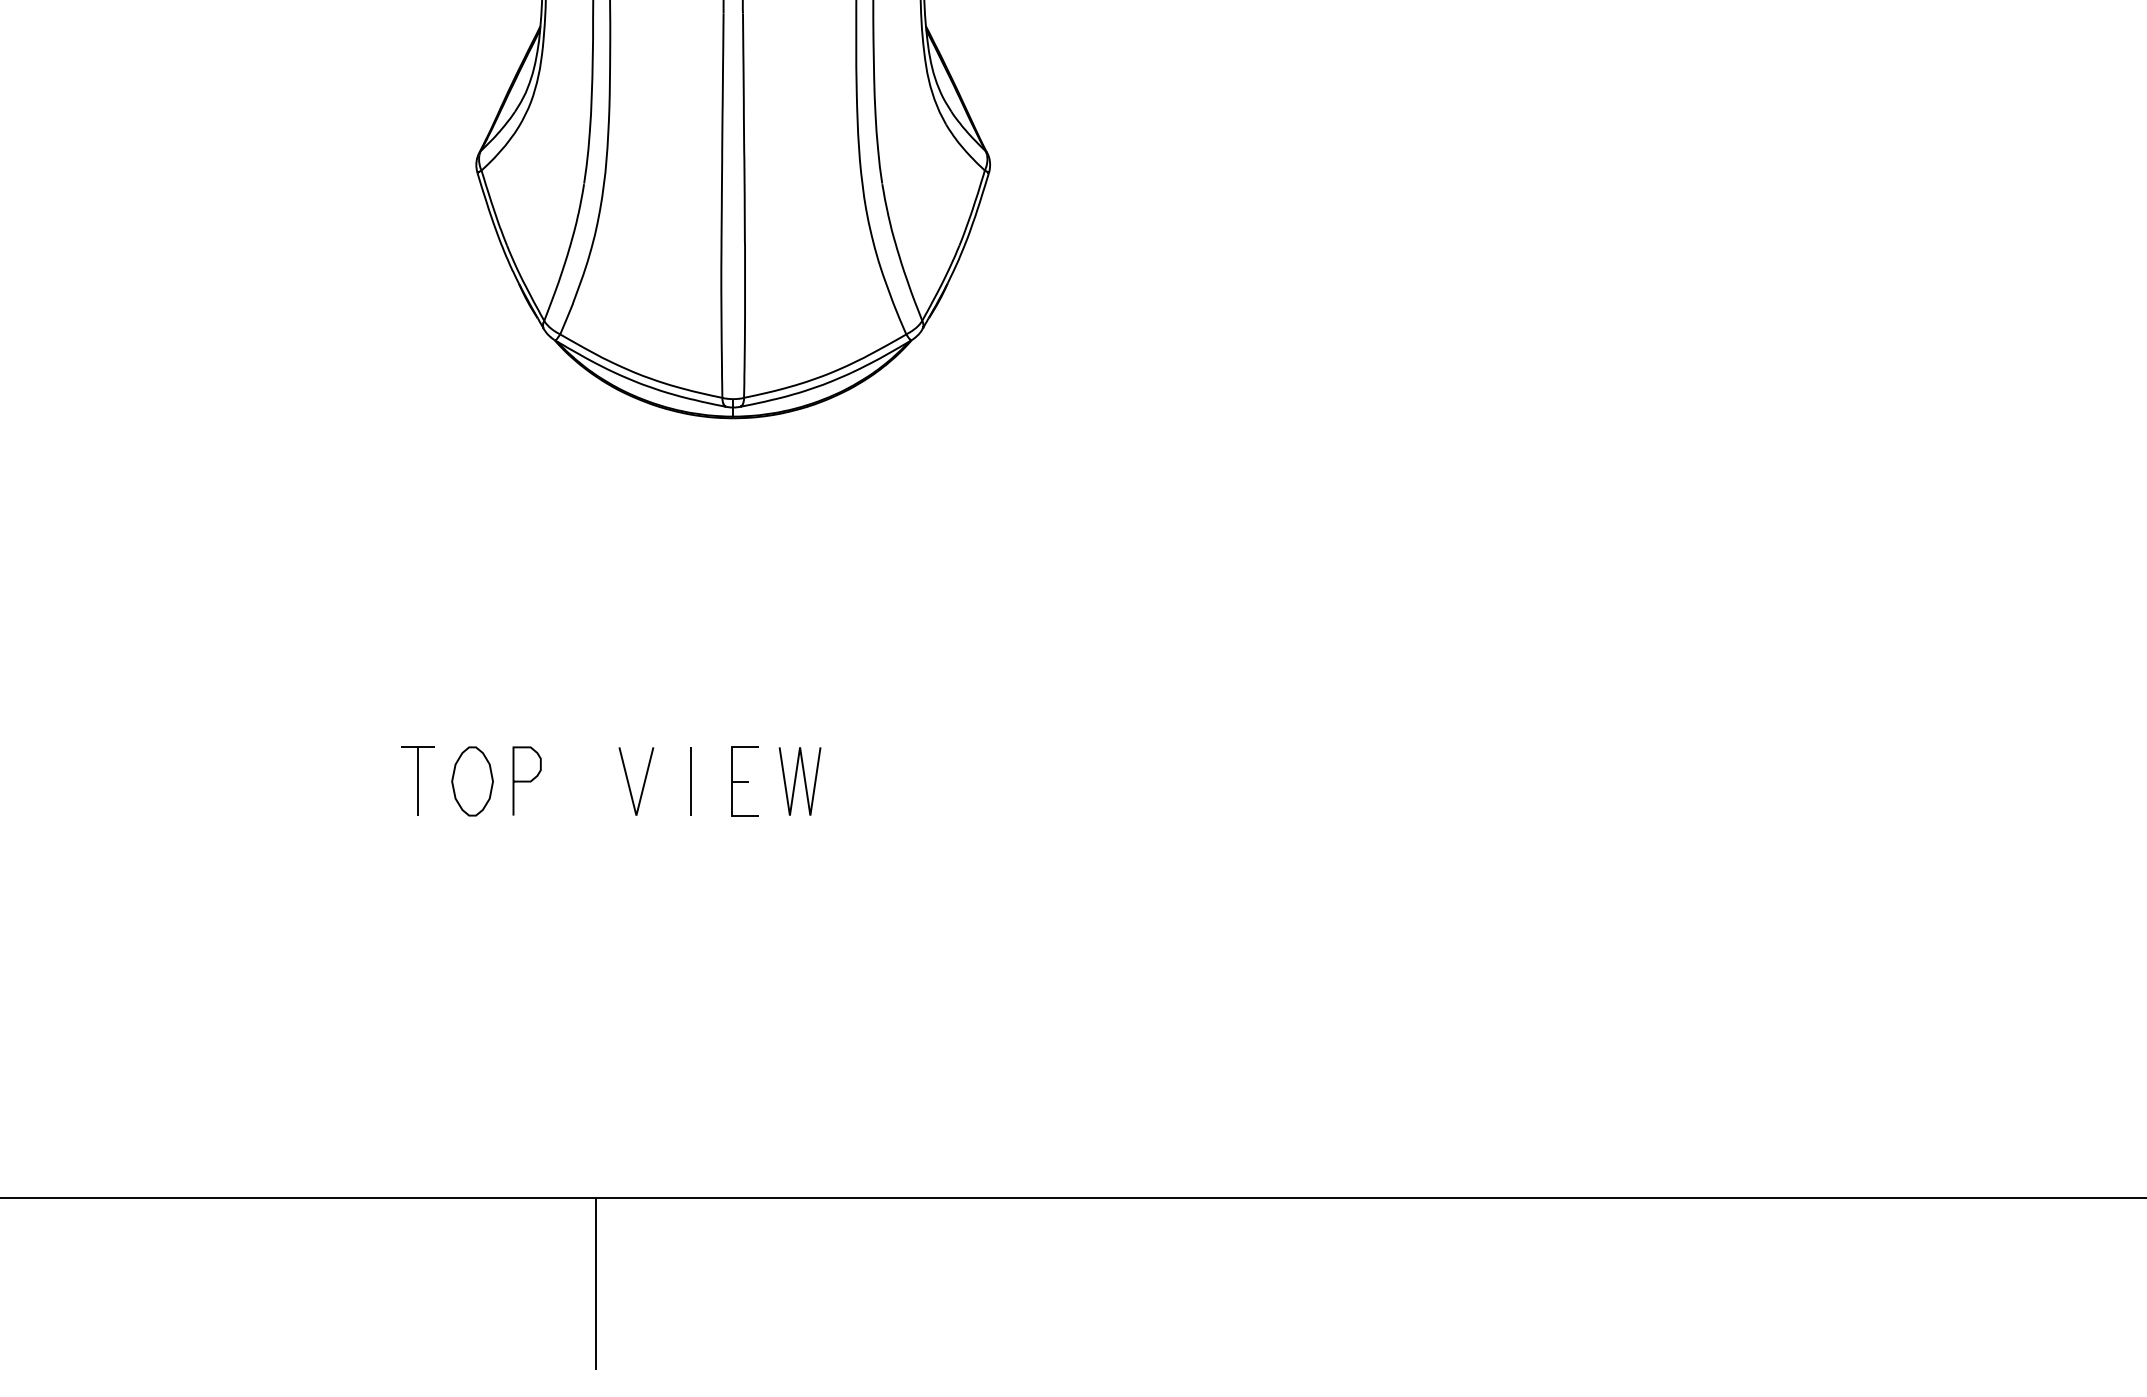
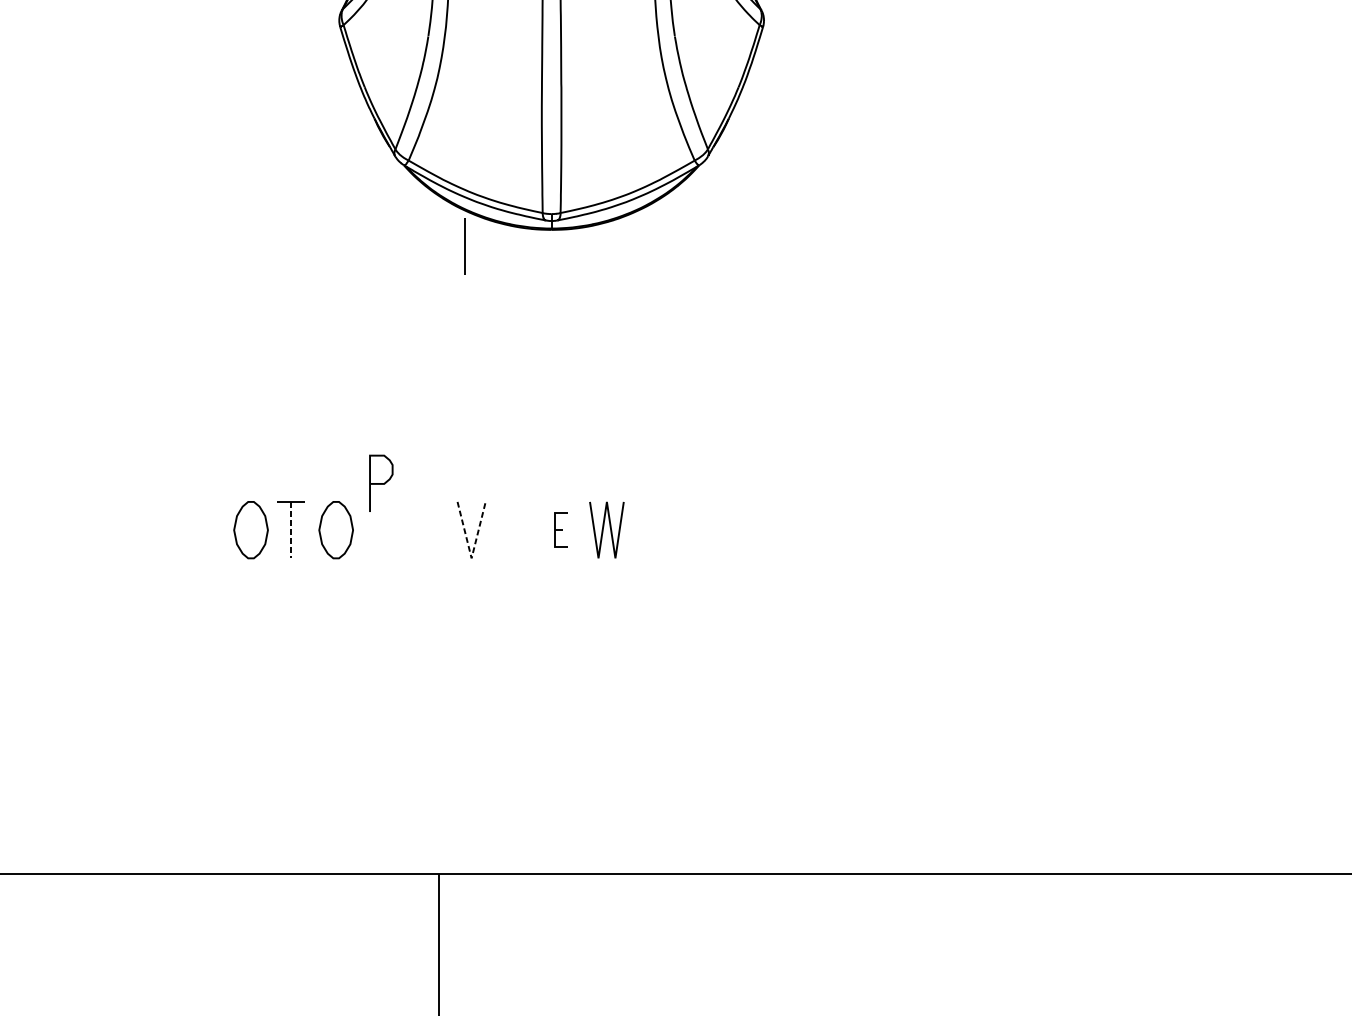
curve: (526, 780) -> (380, 483), moved
part: (369, 781) -> (250, 530), added
line: (418, 781) -> (291, 530), solid -> dashed
line: (690, 781) -> (464, 246), moved
part: (744, 781) -> (560, 530), size x0.6
line: (636, 815) -> (471, 558), solid -> dashed

